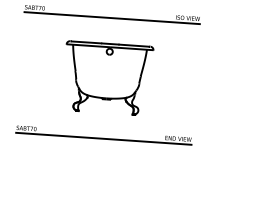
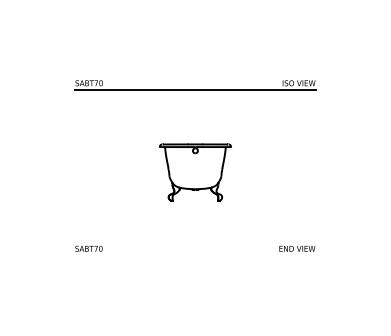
part: (108, 78) -> (195, 172), size x0.6
line: (103, 138) -> (195, 255), removed

